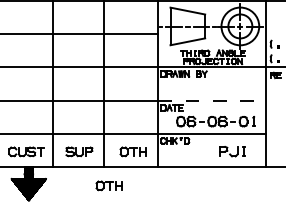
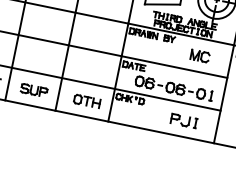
part: (235, 84) -> (200, 55), added
line: (212, 100) -> (174, 66), dashed -> solid
part: (108, 185) -> (55, 129), removed

